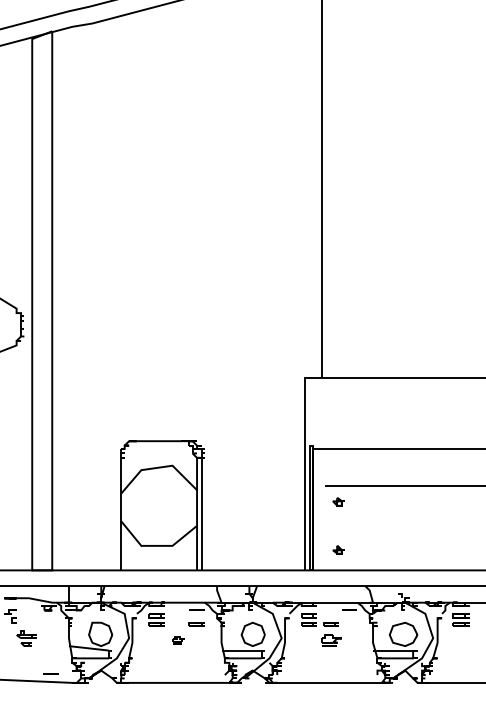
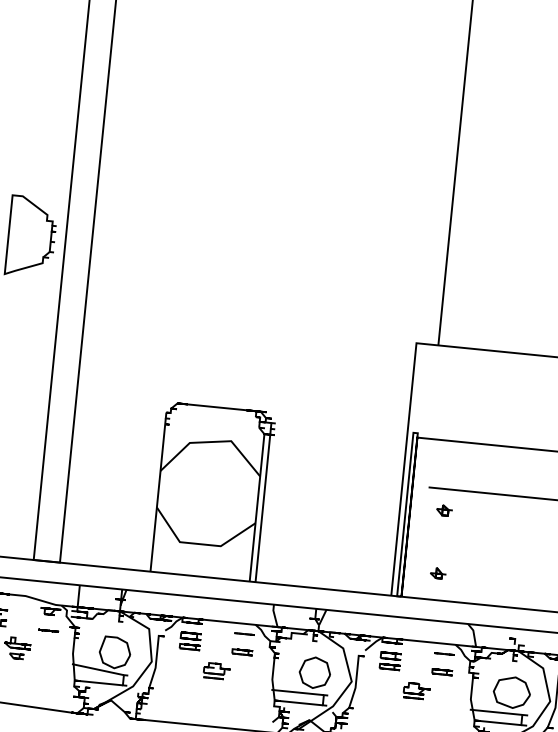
part: (330, 624) -> (441, 672), moved
part: (178, 640) -> (216, 671), size x1.67
line: (50, 673) -> (48, 630), moved

